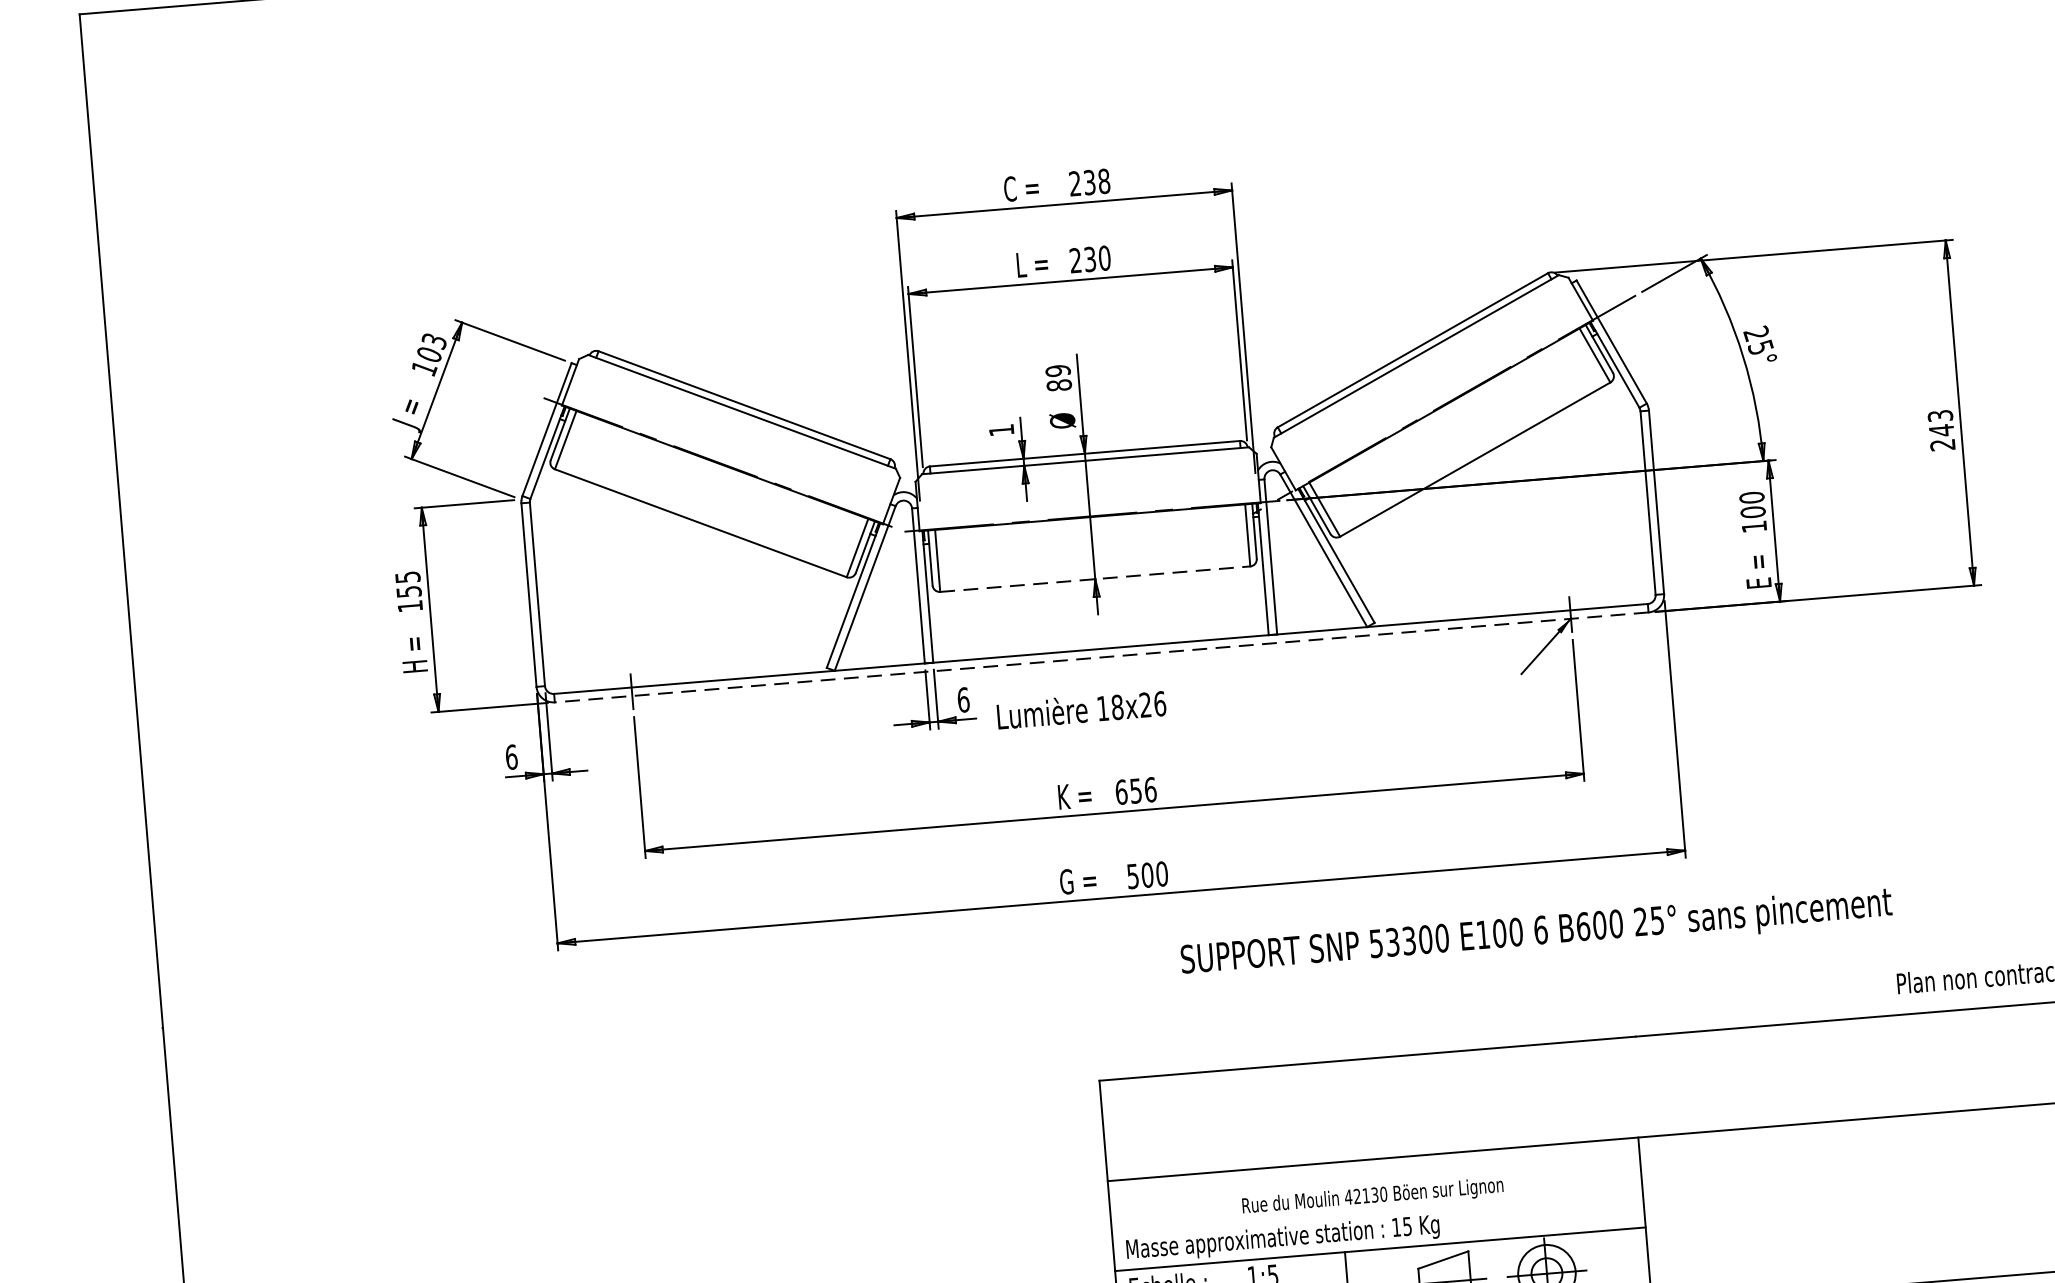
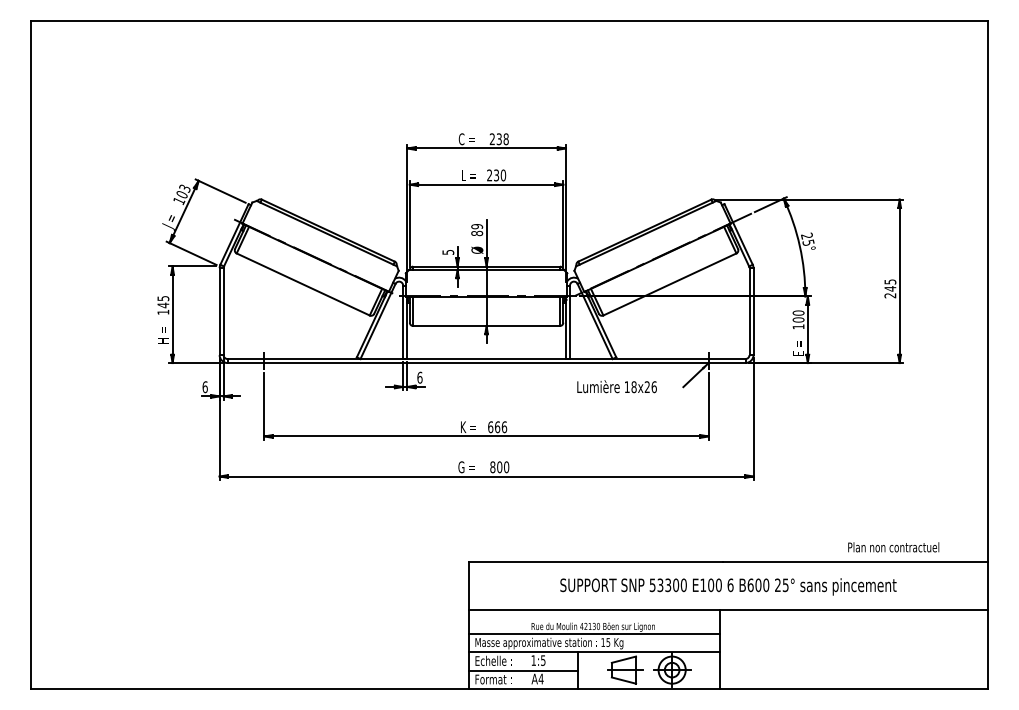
text: (1938, 415) -> (889, 281), 243 -> 245
text: (1002, 430) -> (448, 252), 1 -> 5
line: (1097, 580) -> (487, 326), dashed -> solid
text: (409, 591) -> (163, 305), 155 -> 145
line: (1101, 658) -> (486, 363), dashed -> solid
text: (1080, 709) -> (616, 386), moved
text: (1135, 791) -> (497, 427), 656 -> 666
text: (1132, 876) -> (492, 467), 500 -> 800
text: (1536, 933) -> (728, 586), moved
line: (1376, 1209) -> (594, 633), added

